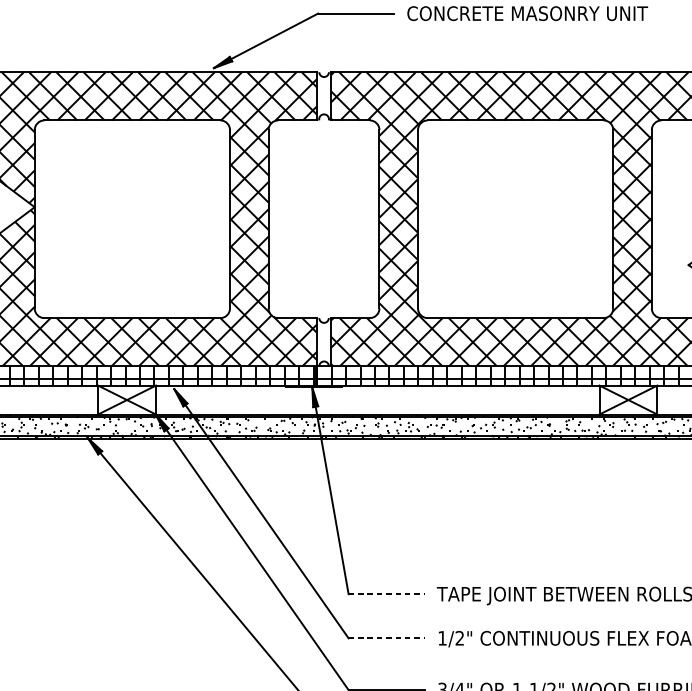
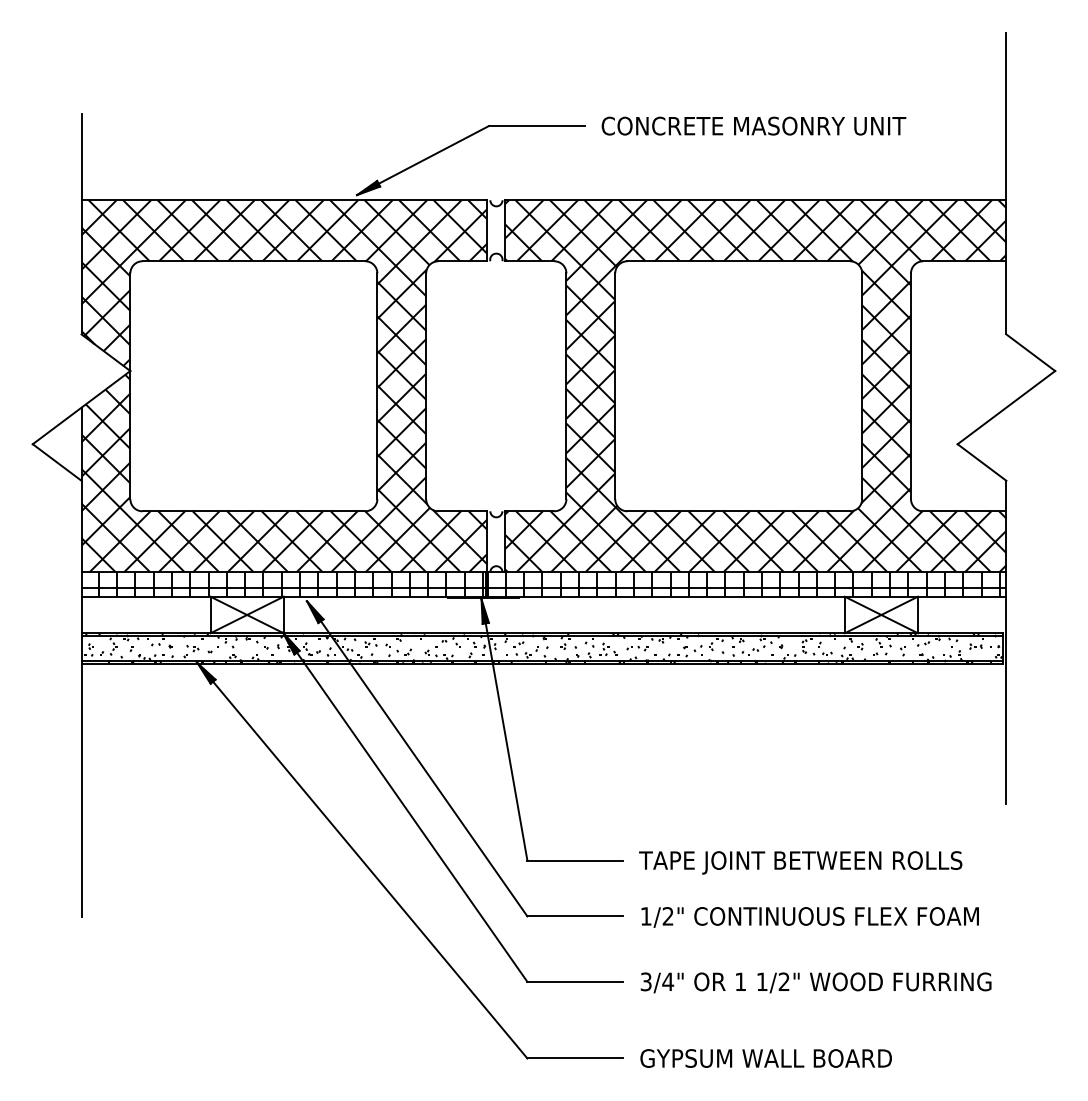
line: (386, 594) -> (575, 860), dashed -> solid
line: (386, 638) -> (575, 916), dashed -> solid

